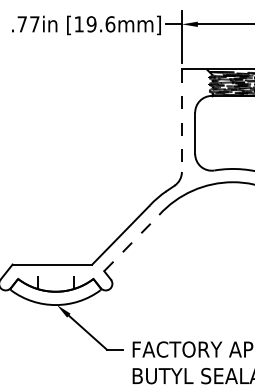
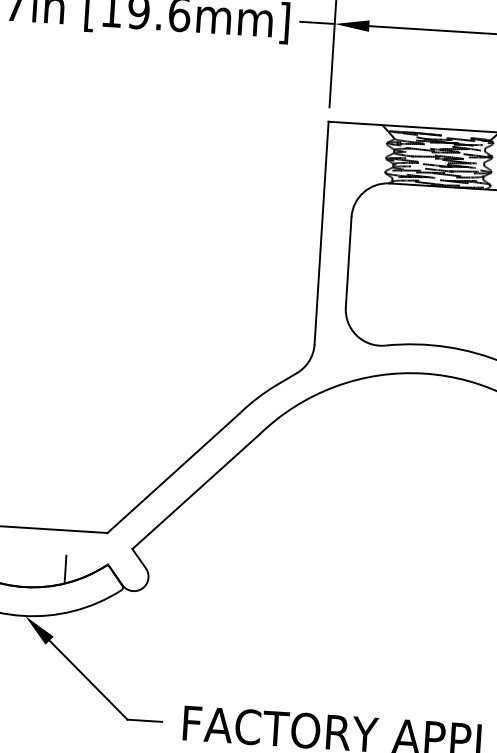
line: (181, 121) -> (320, 234), dashed -> solid
line: (132, 242) -> (197, 490), dashed -> solid

